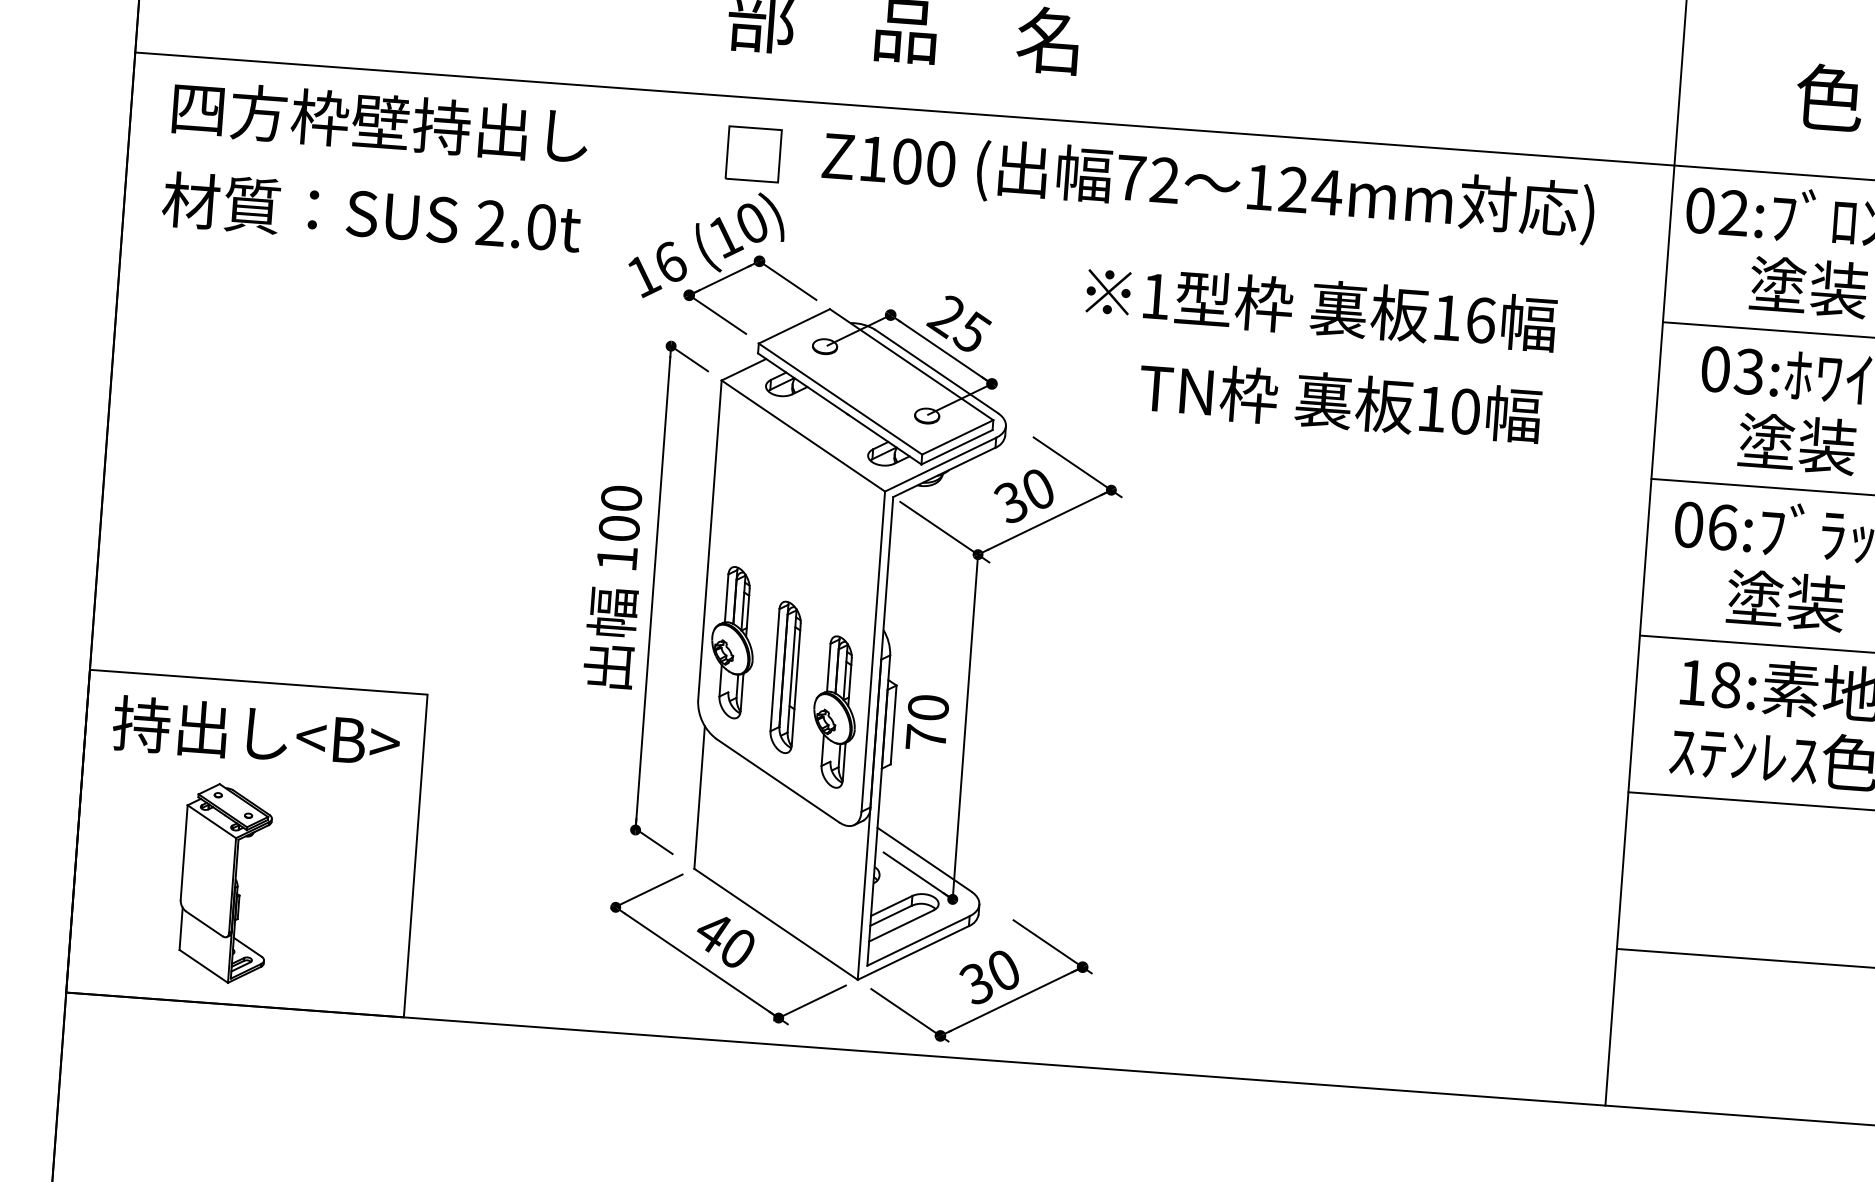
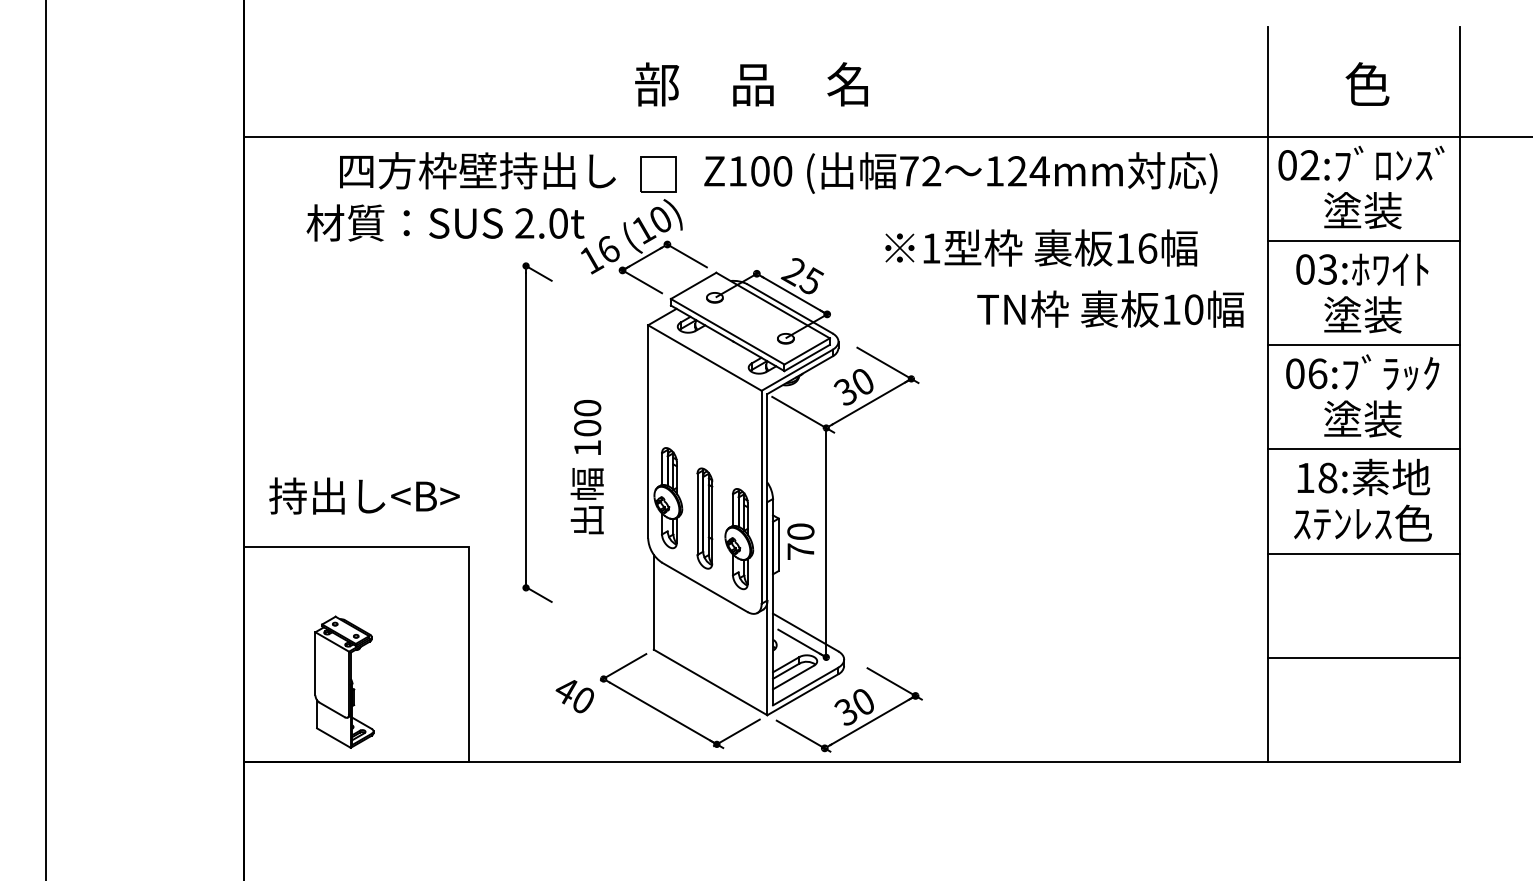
text: (380, 121) -> (477, 170), moved
text: (371, 213) -> (445, 222), moved
text: (1340, 400) -> (1110, 308), moved
part: (653, 596) -> (526, 432), moved
text: (256, 732) -> (364, 495), moved
text: (724, 941) -> (574, 696), moved

